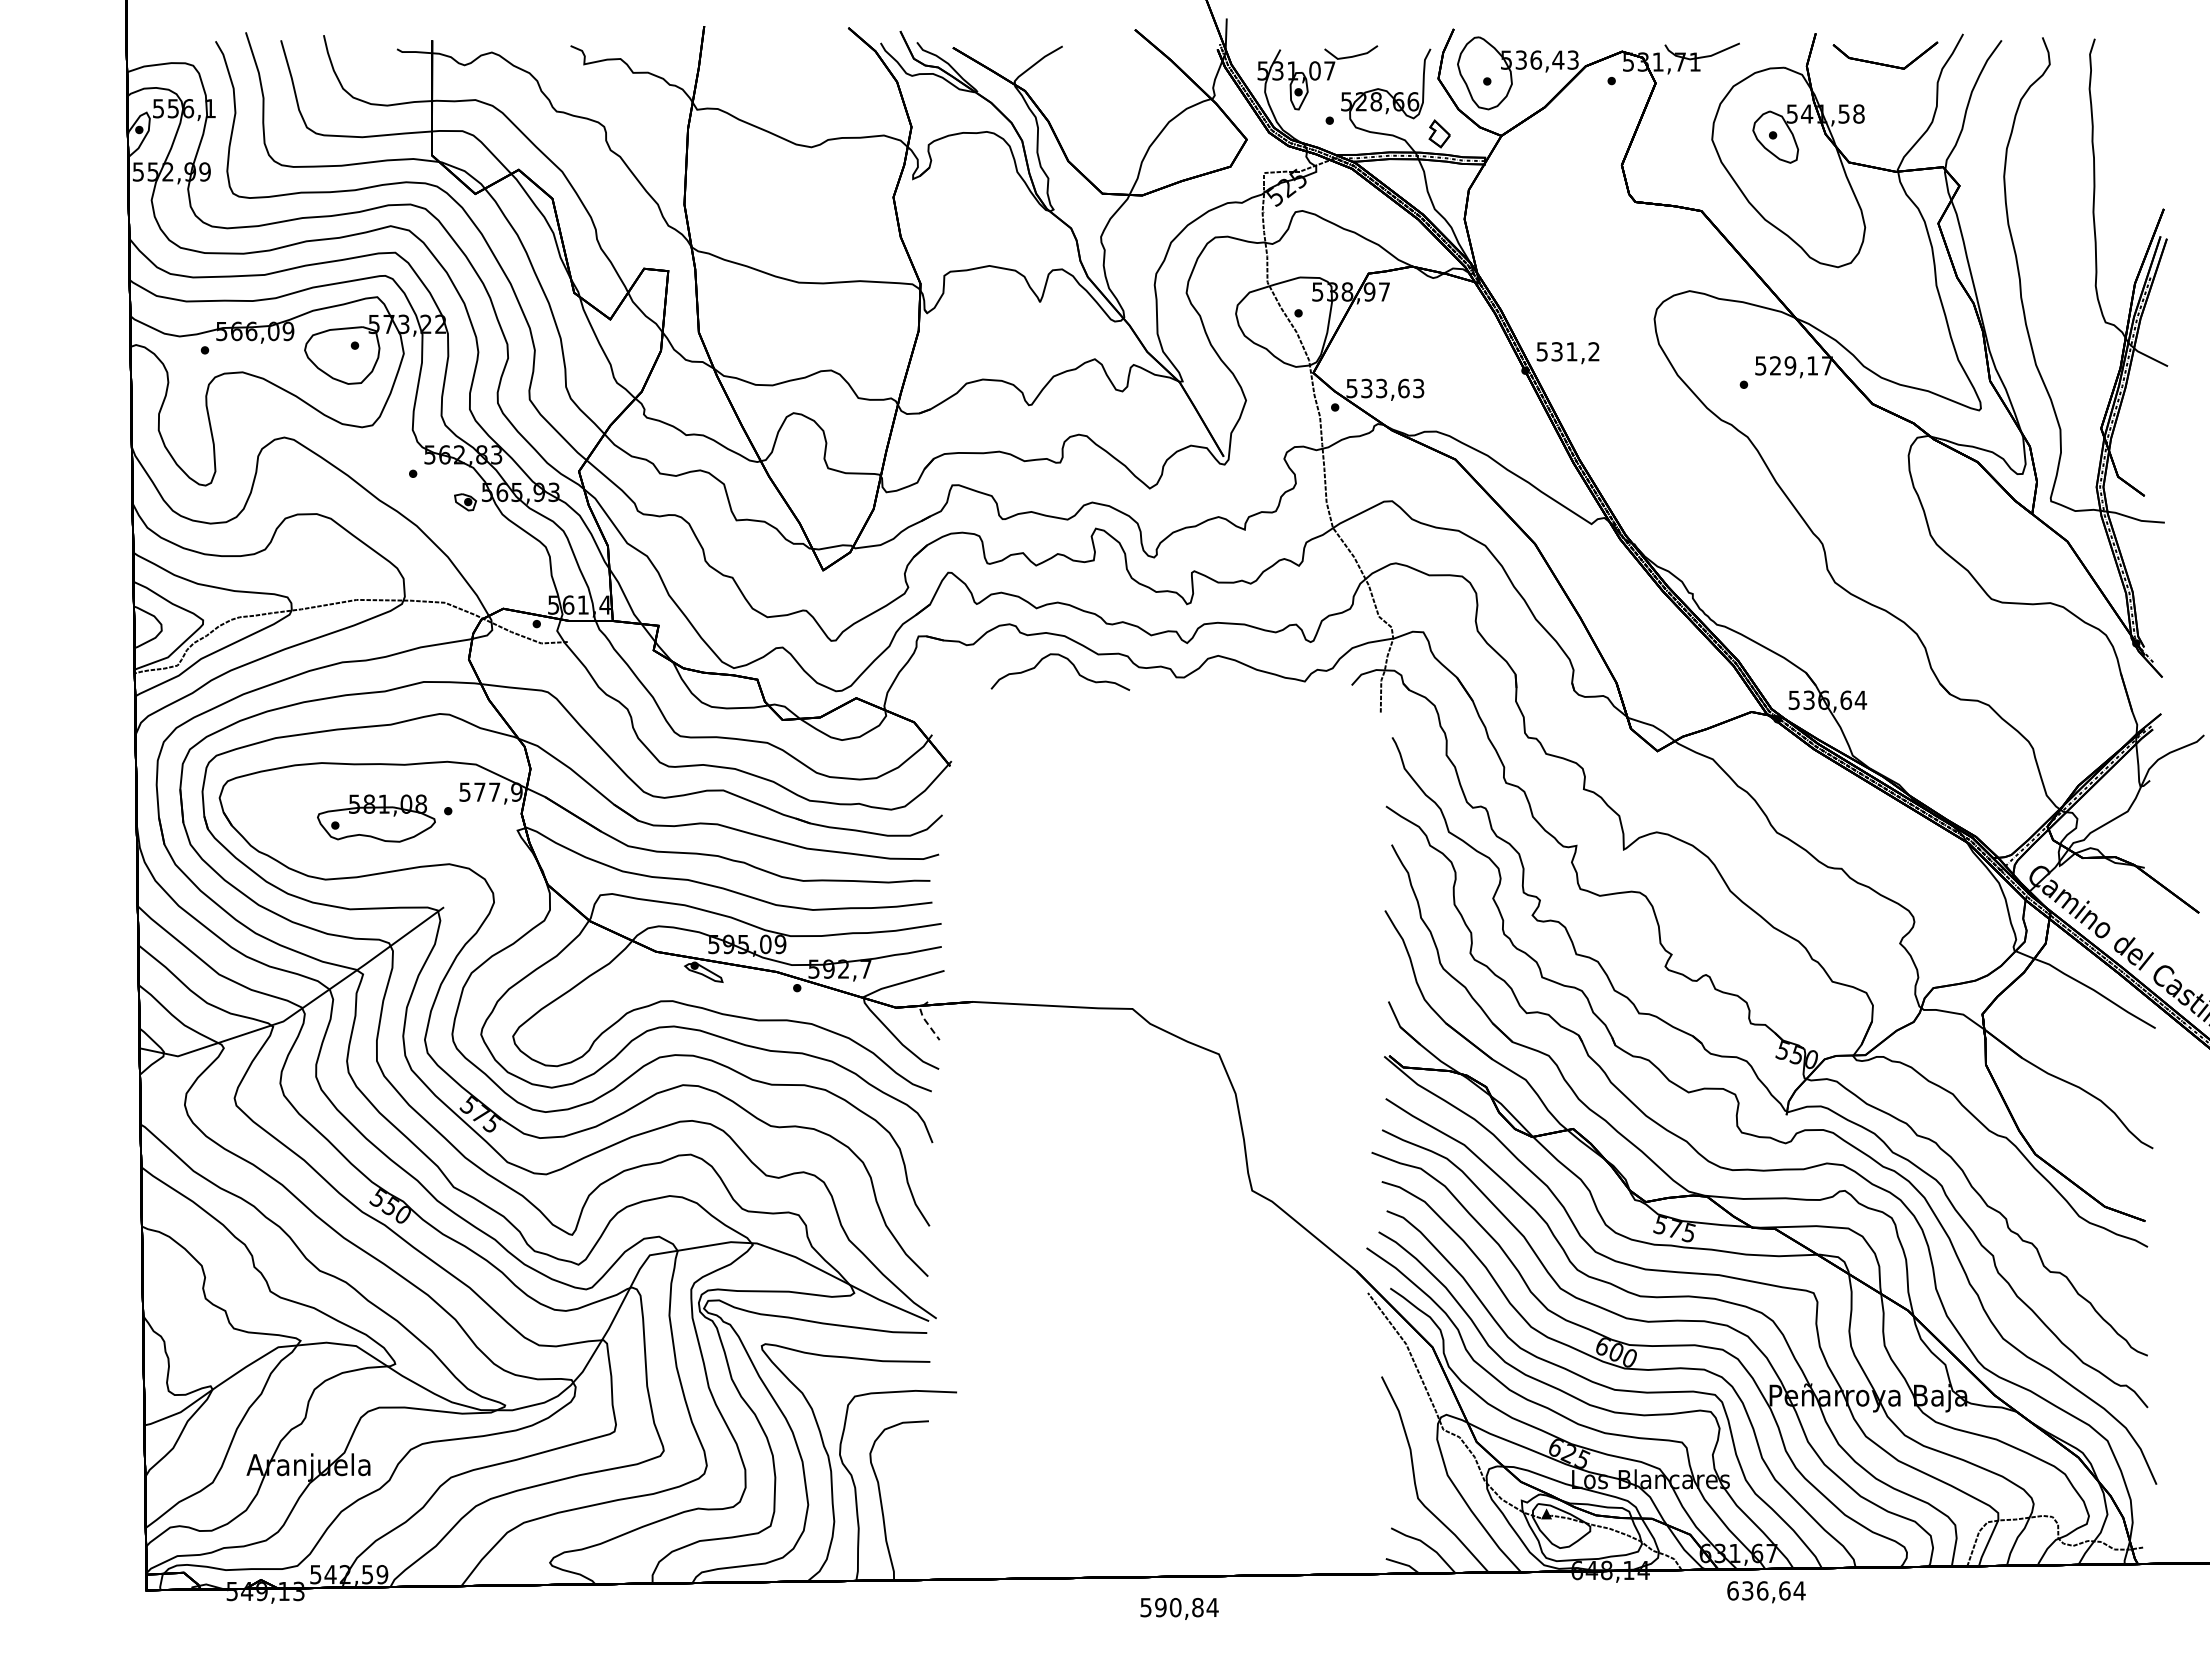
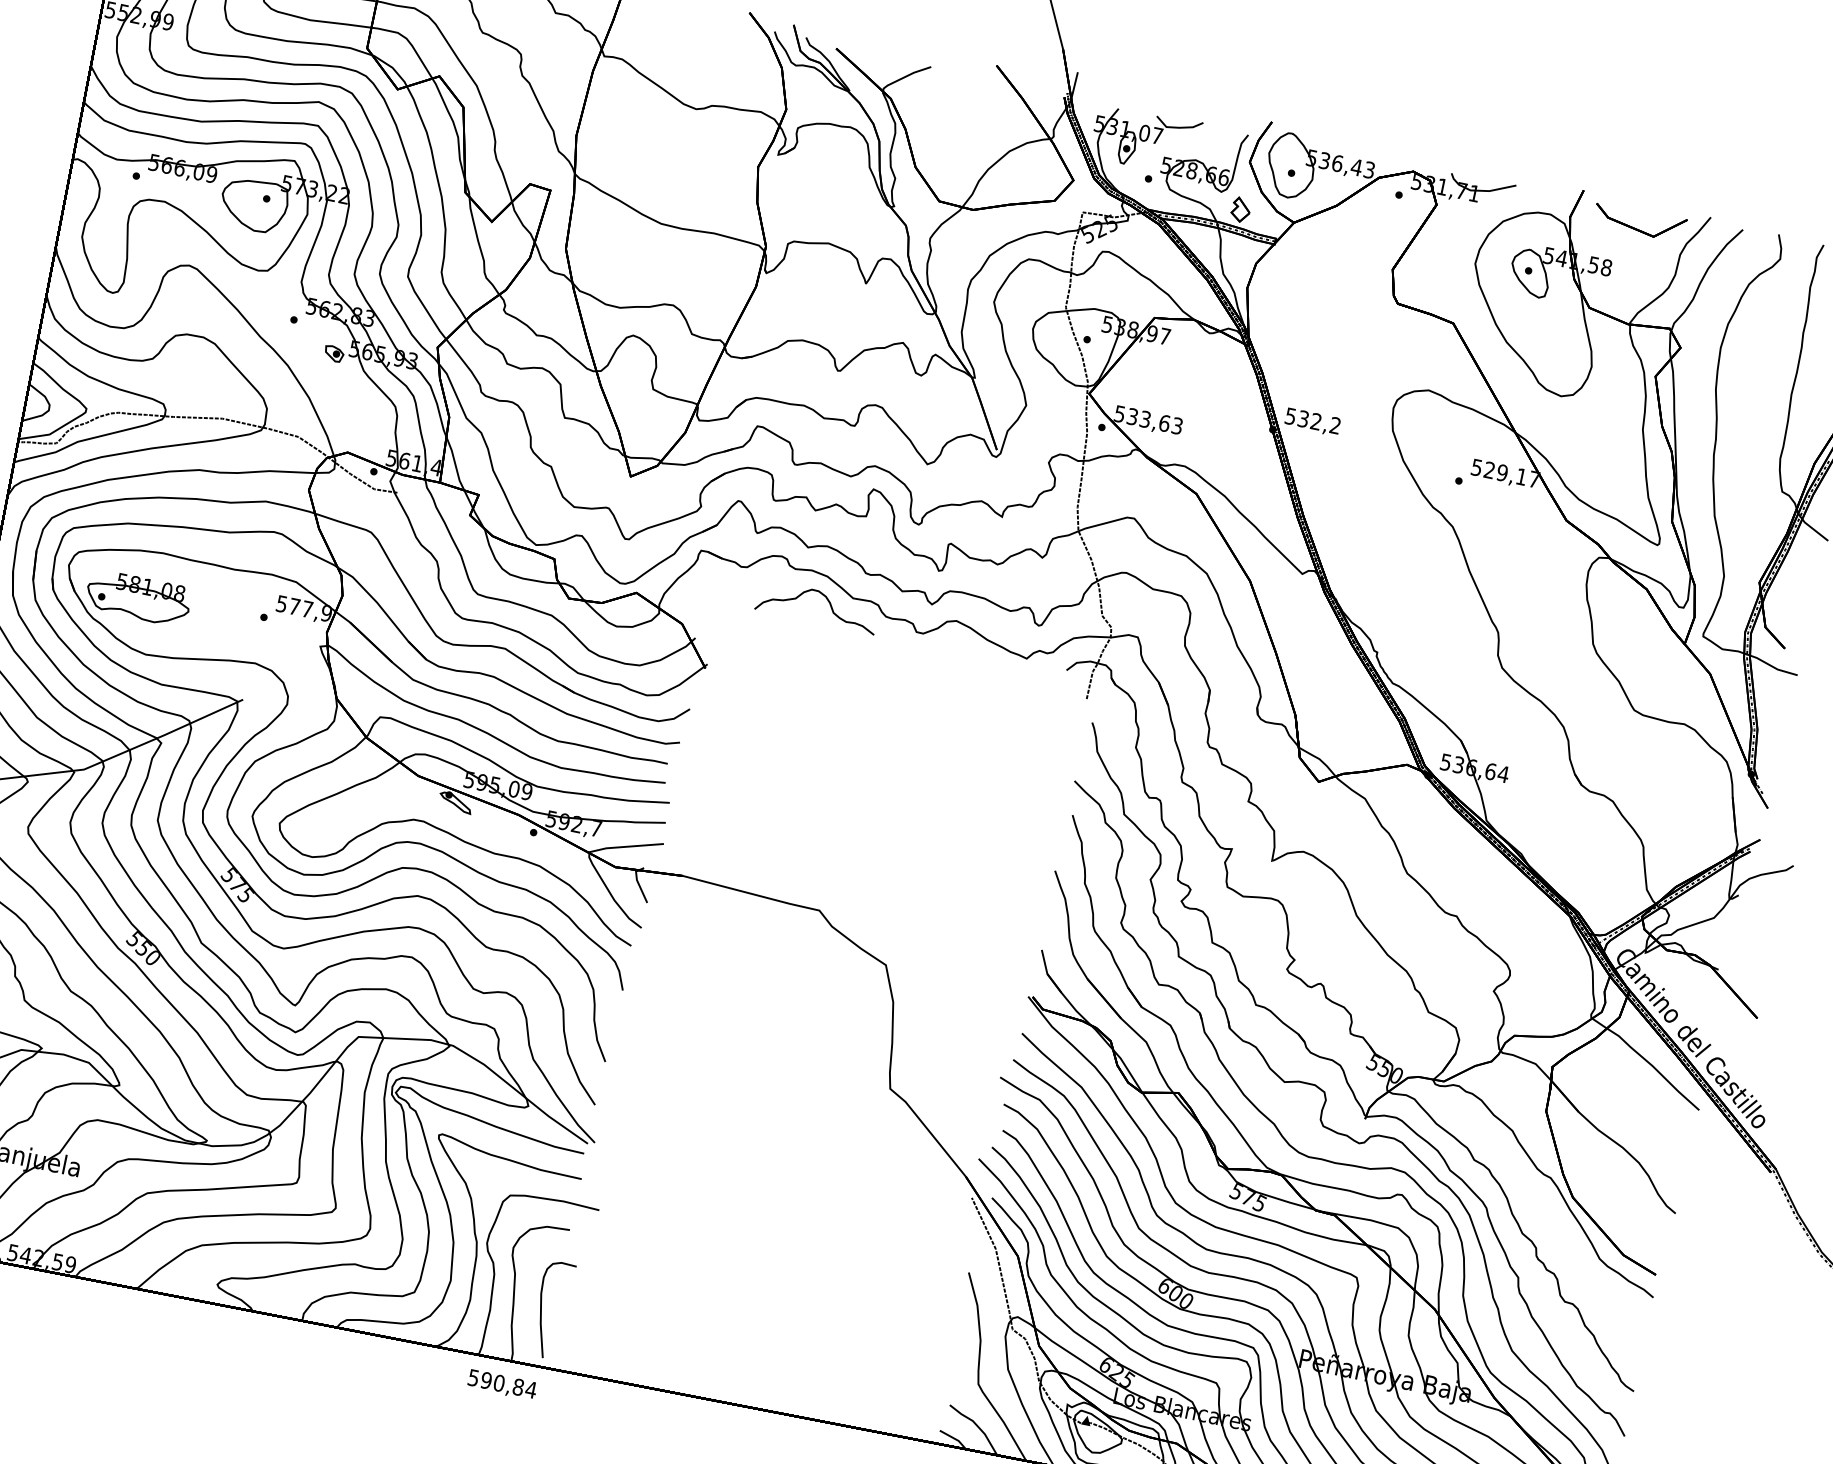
text: (1571, 351) -> (1315, 421), 531,2 -> 532,2
part: (376, 818) -> (138, 598), moved
line: (924, 1019) -> (637, 882), dashed -> solid
curve: (916, 1516) -> (542, 1310), added
text: (1179, 1608) -> (502, 1384), moved

